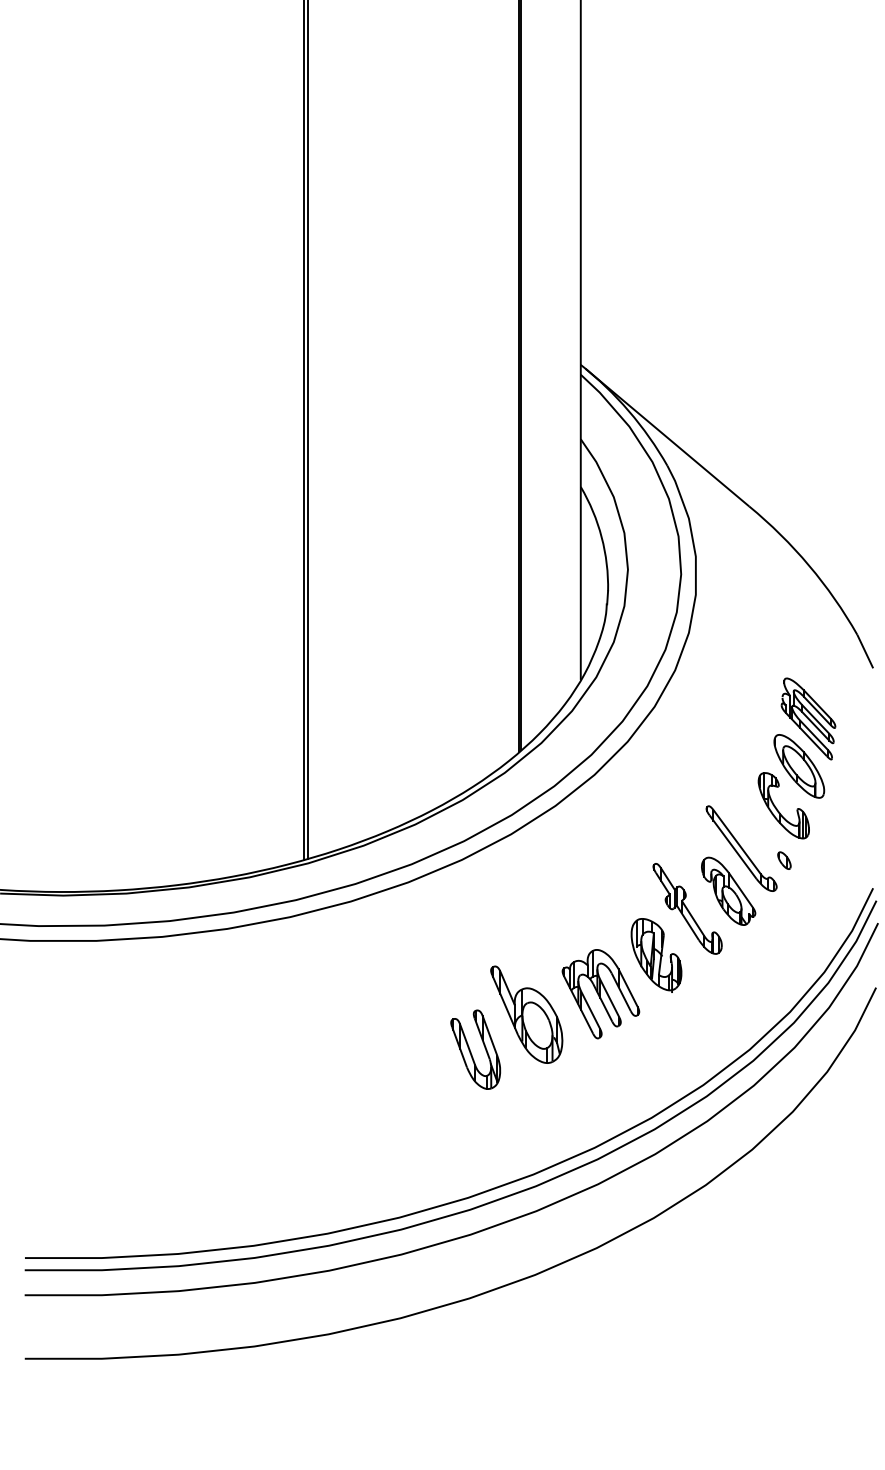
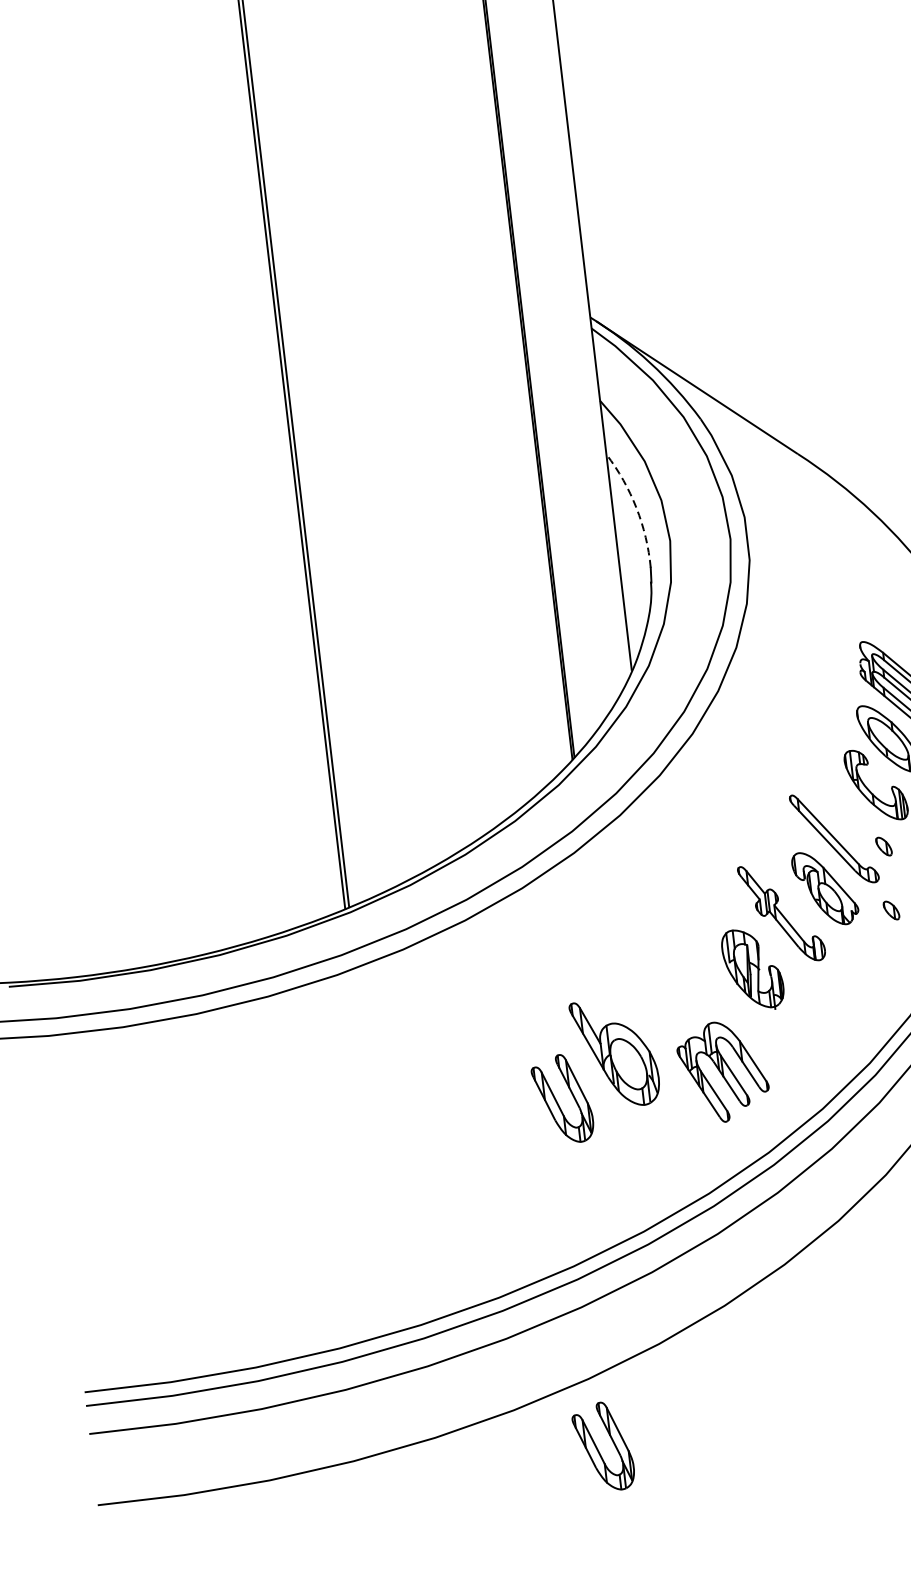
arc: (601, 537) -> (636, 508), solid -> dashed
part: (784, 917) -> (891, 910), added
part: (600, 994) -> (722, 1072), moved
part: (475, 1359) -> (603, 1446), added

